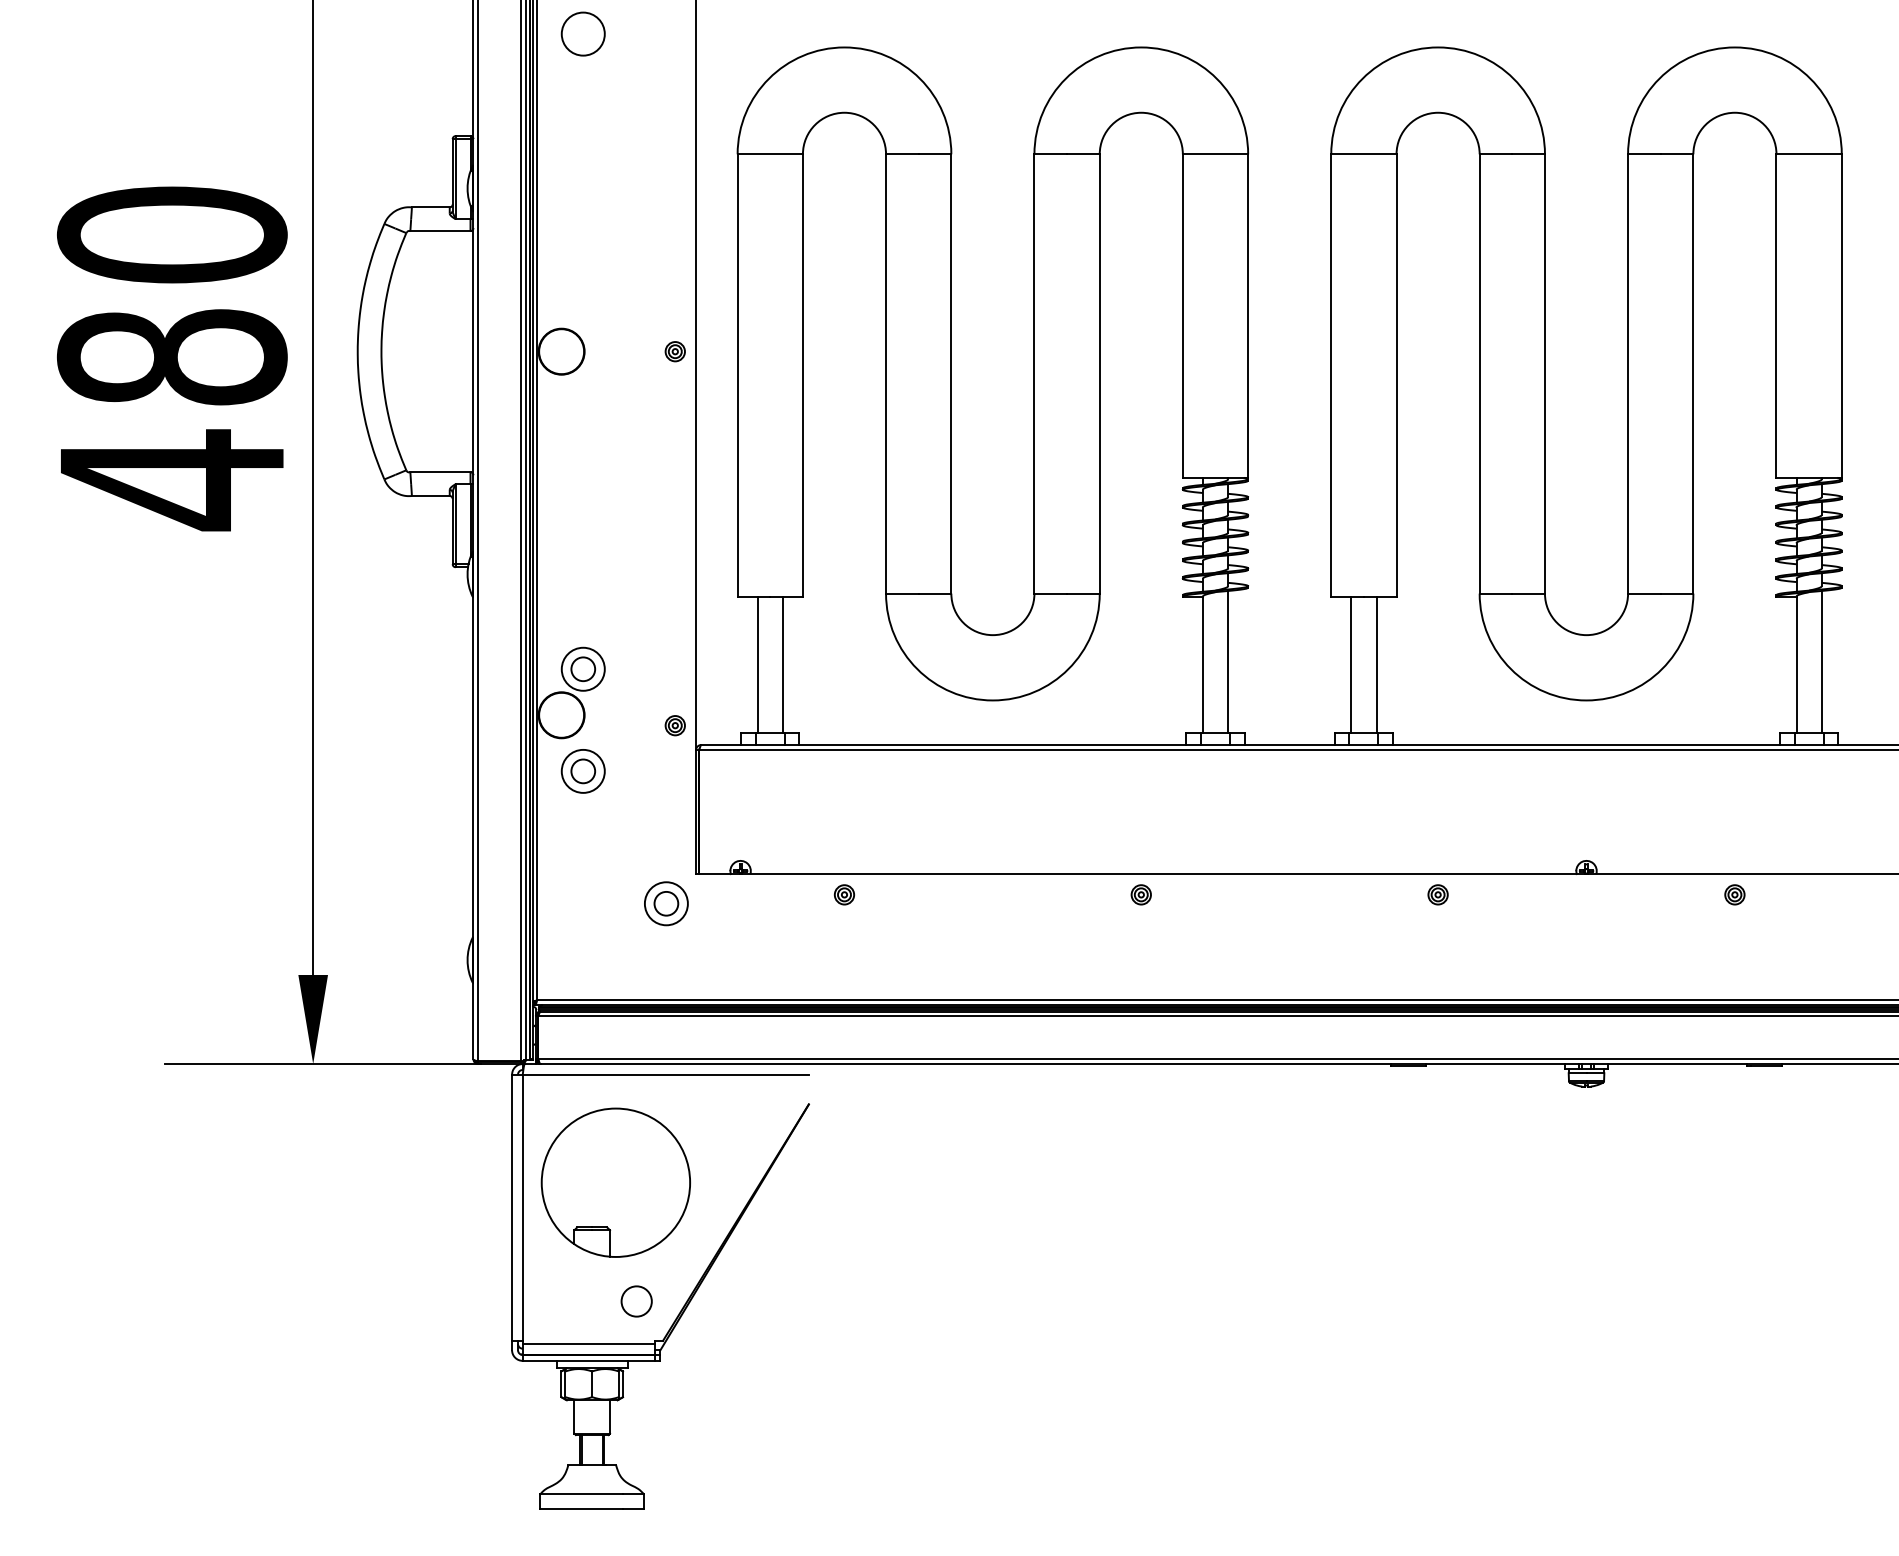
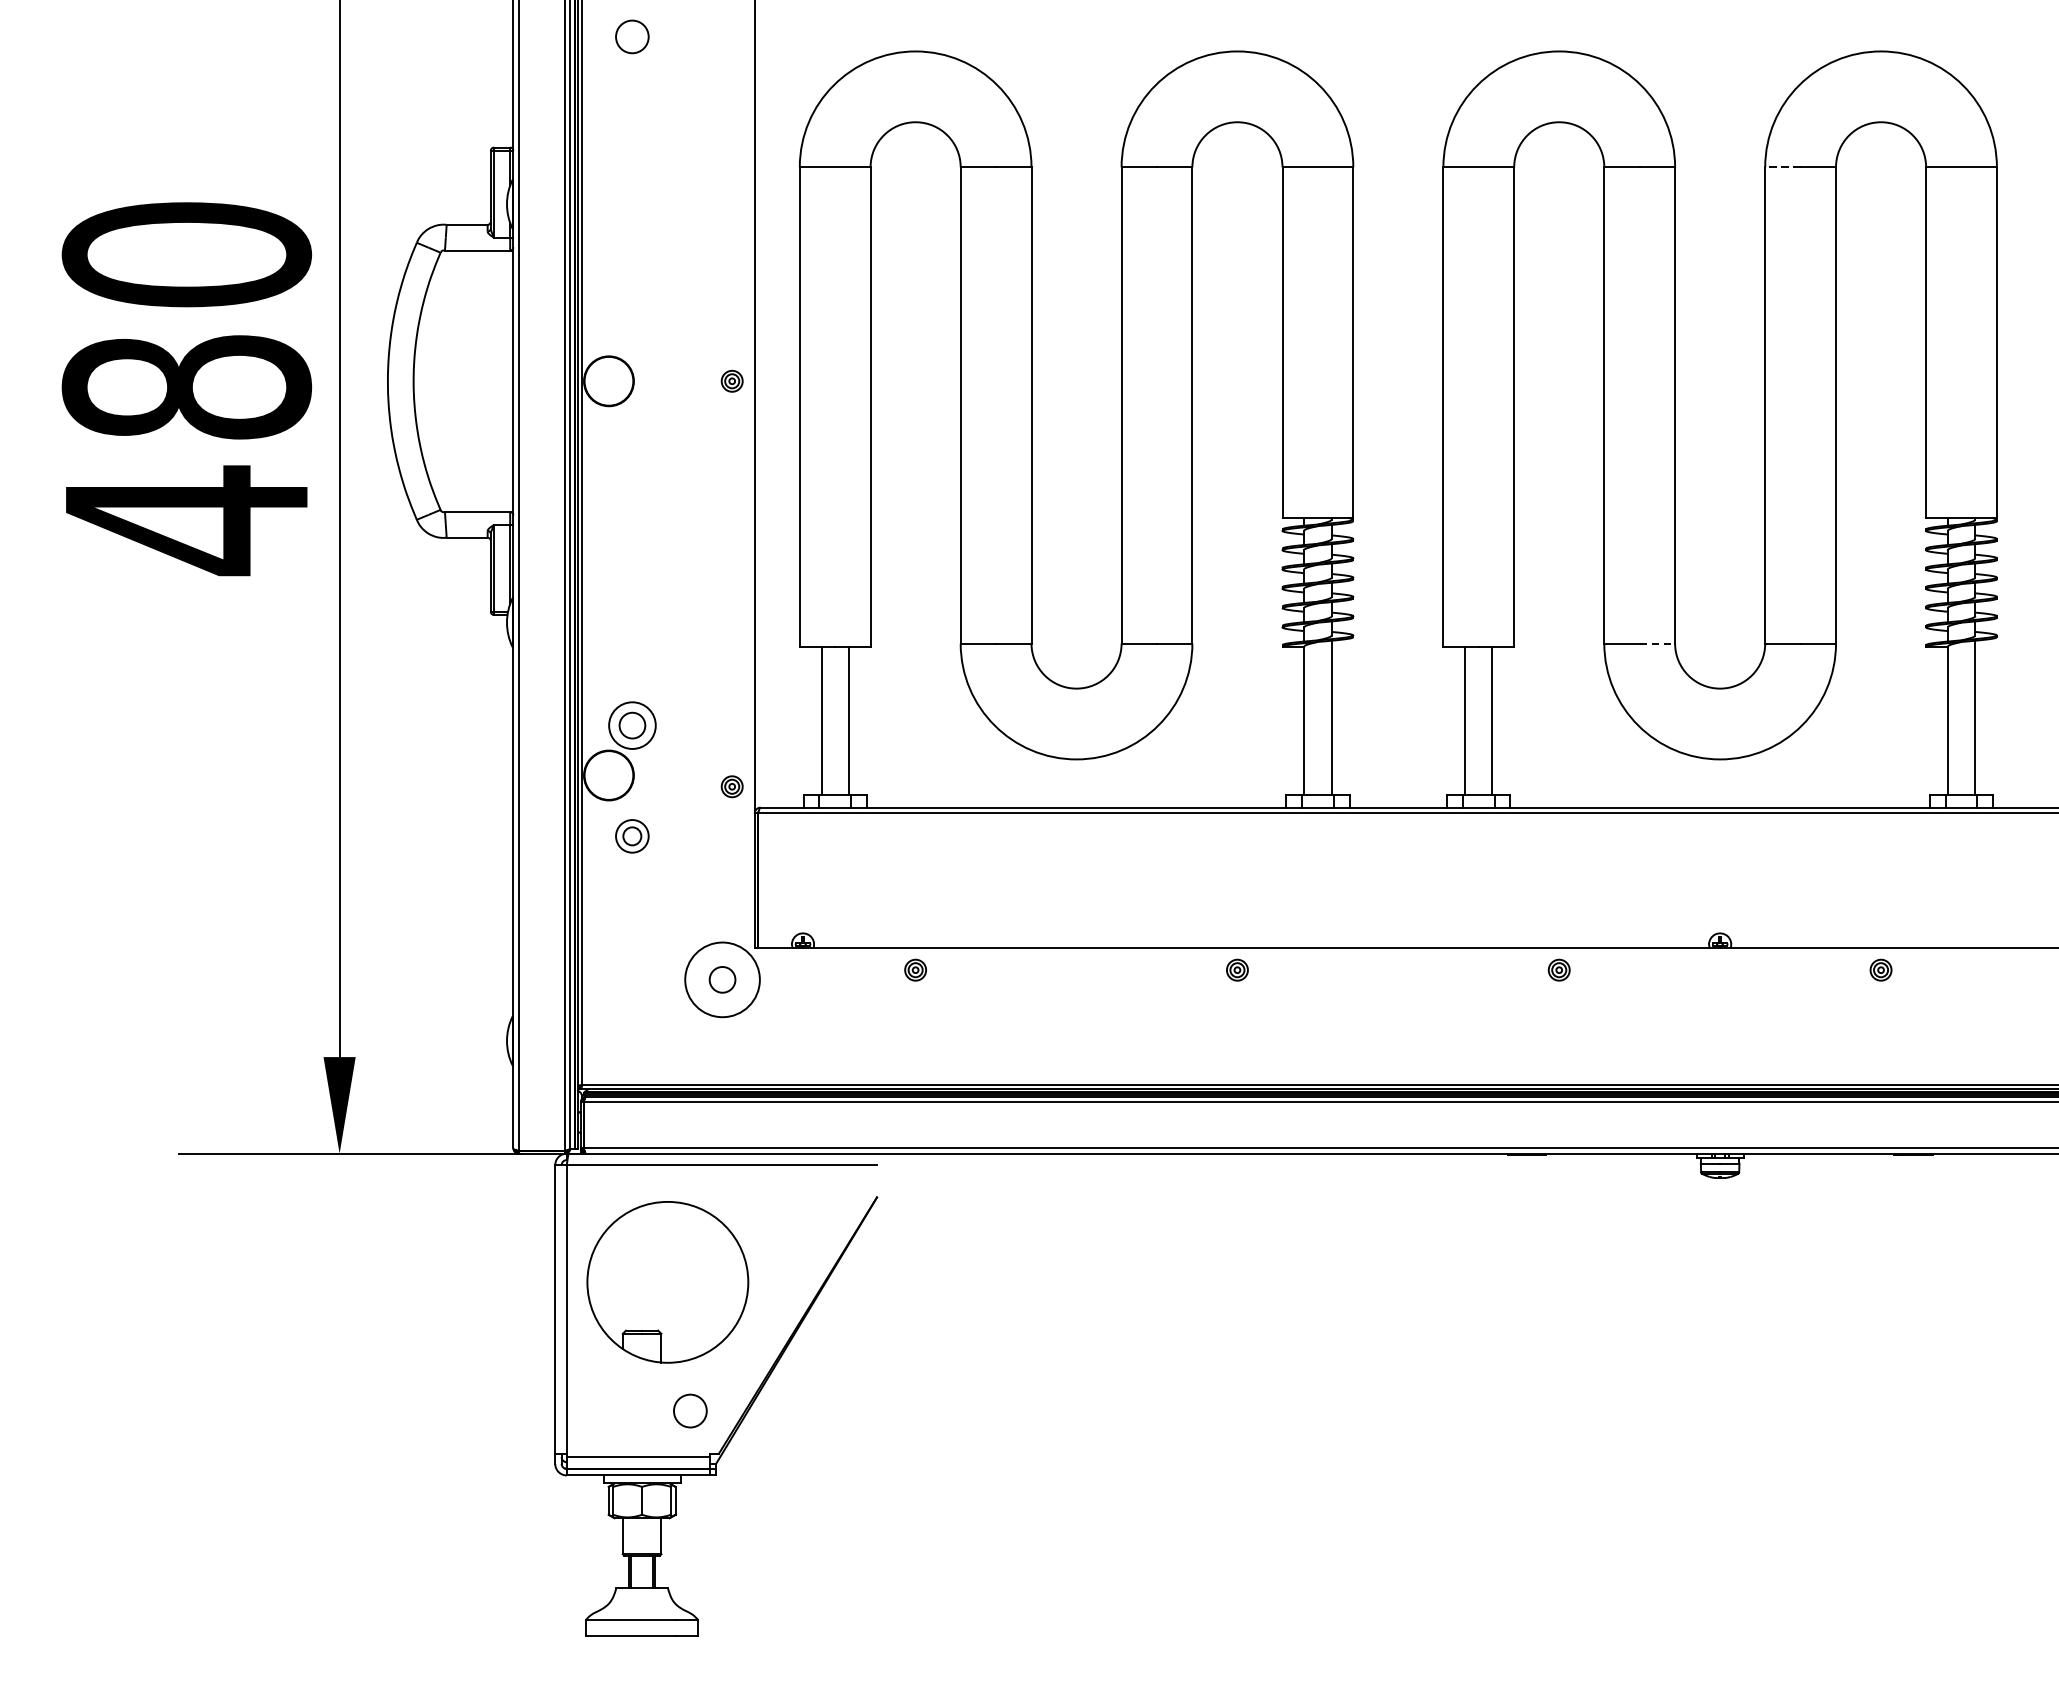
circle: (582, 33) -> (631, 36), size x0.7
line: (1643, 154) -> (1781, 167), solid -> dashed
line: (1529, 593) -> (1658, 643), solid -> dashed
part: (582, 771) -> (631, 836), size x0.7
circle: (665, 903) -> (721, 979), size x1.6

